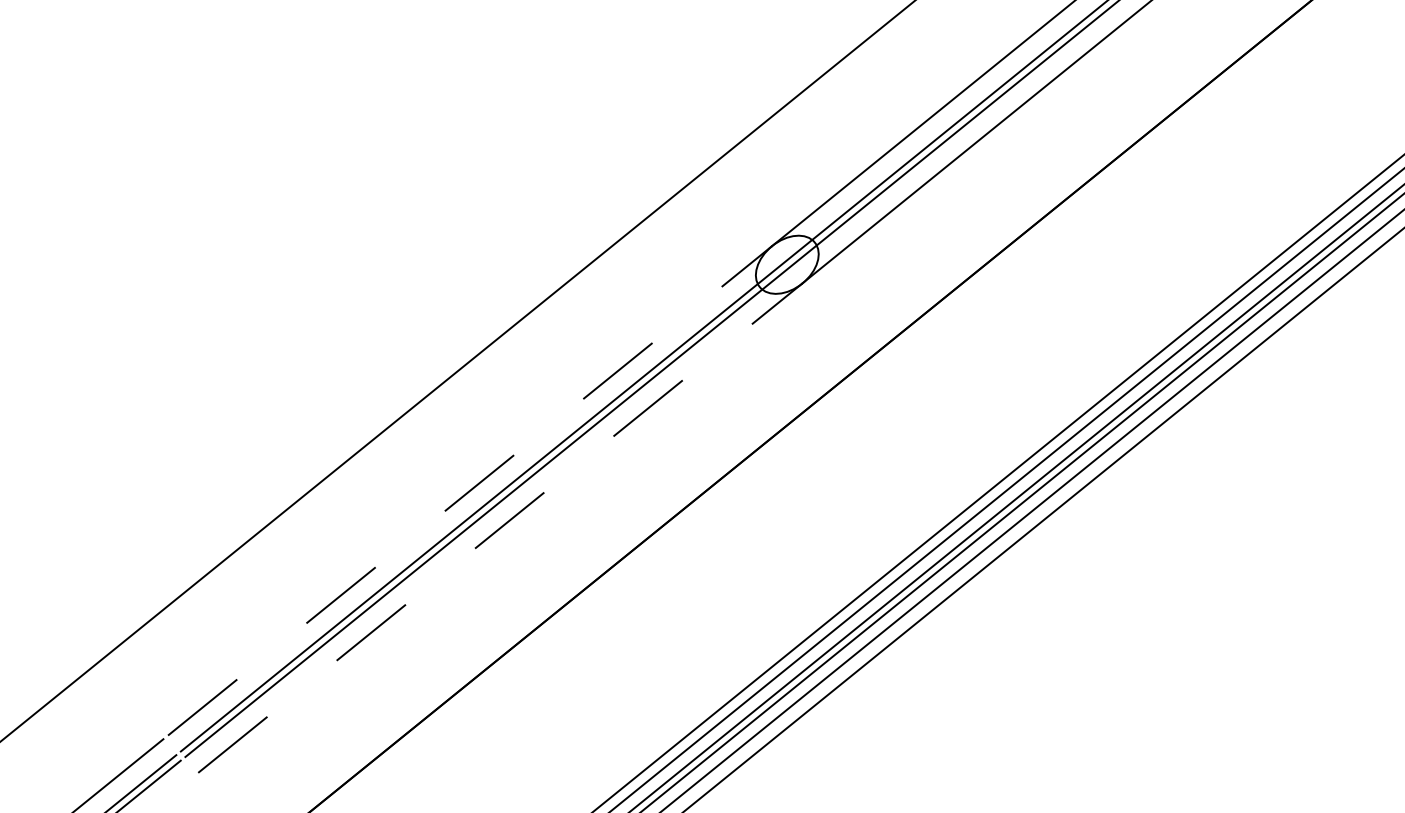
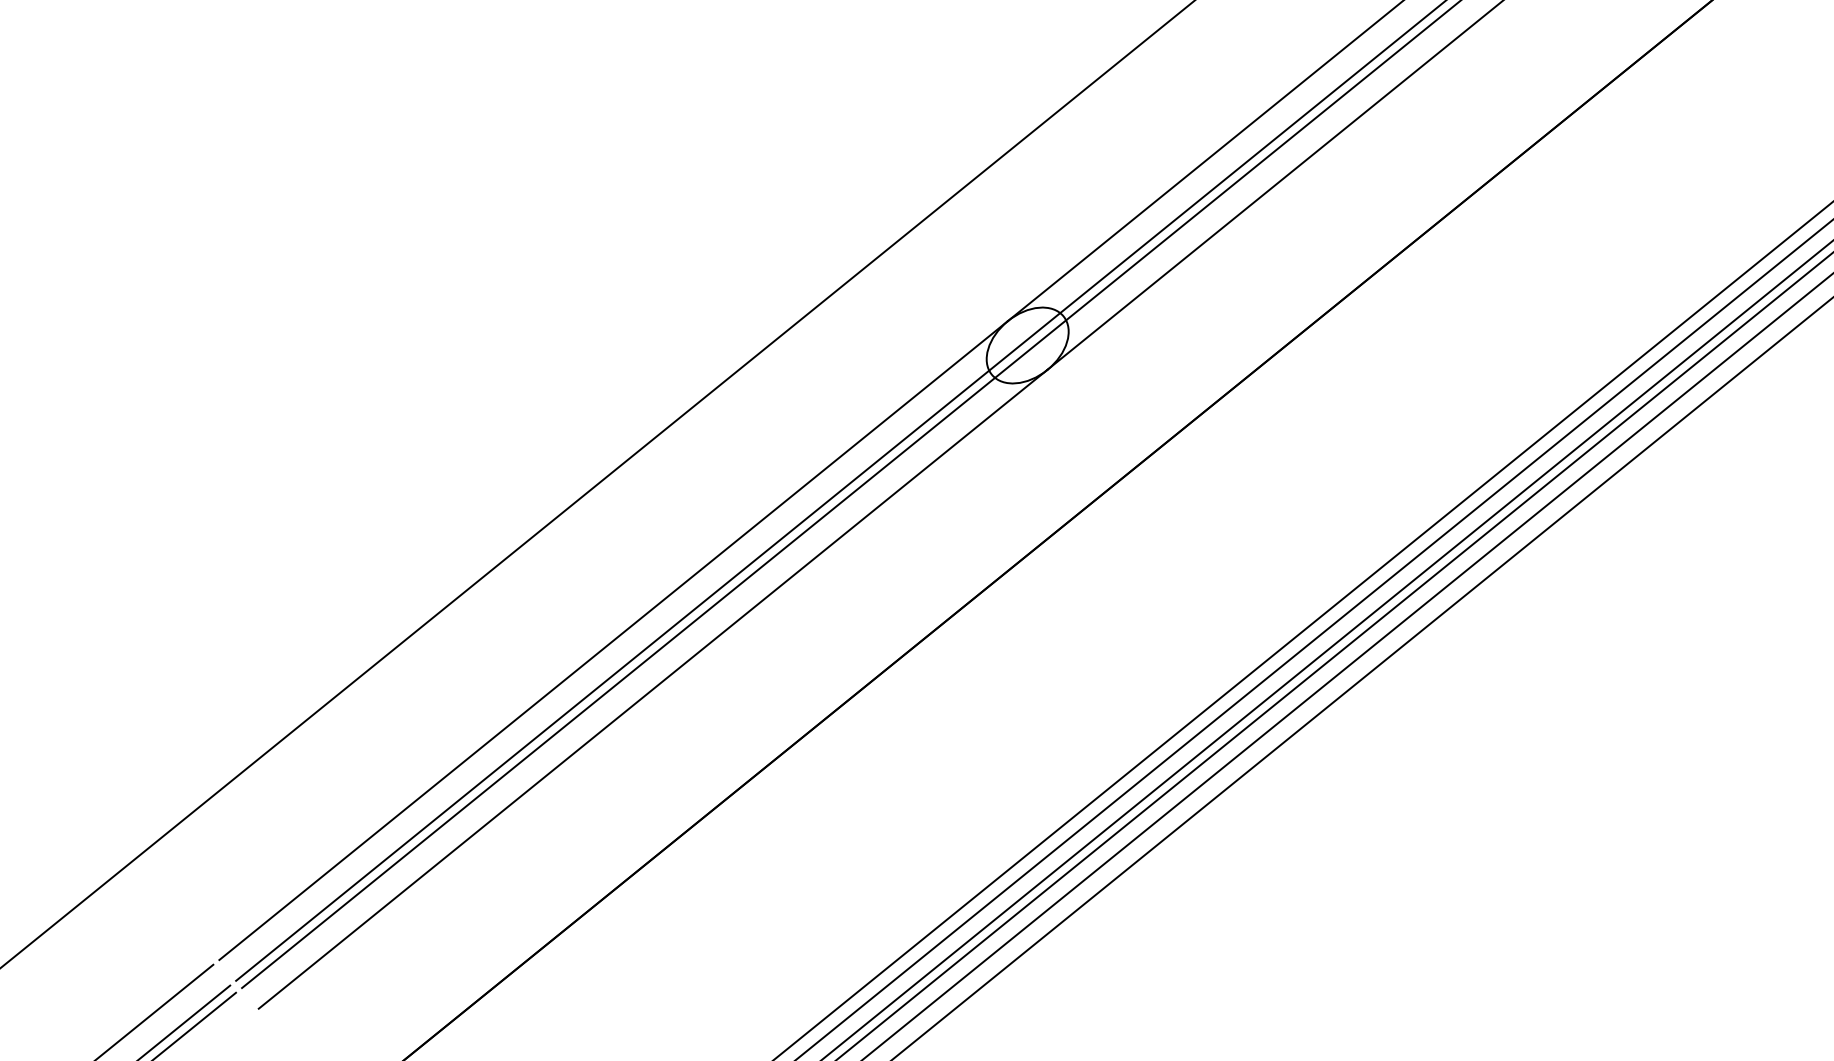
line: (470, 490) -> (614, 640), dashed -> solid
line: (500, 527) -> (653, 688), dashed -> solid

